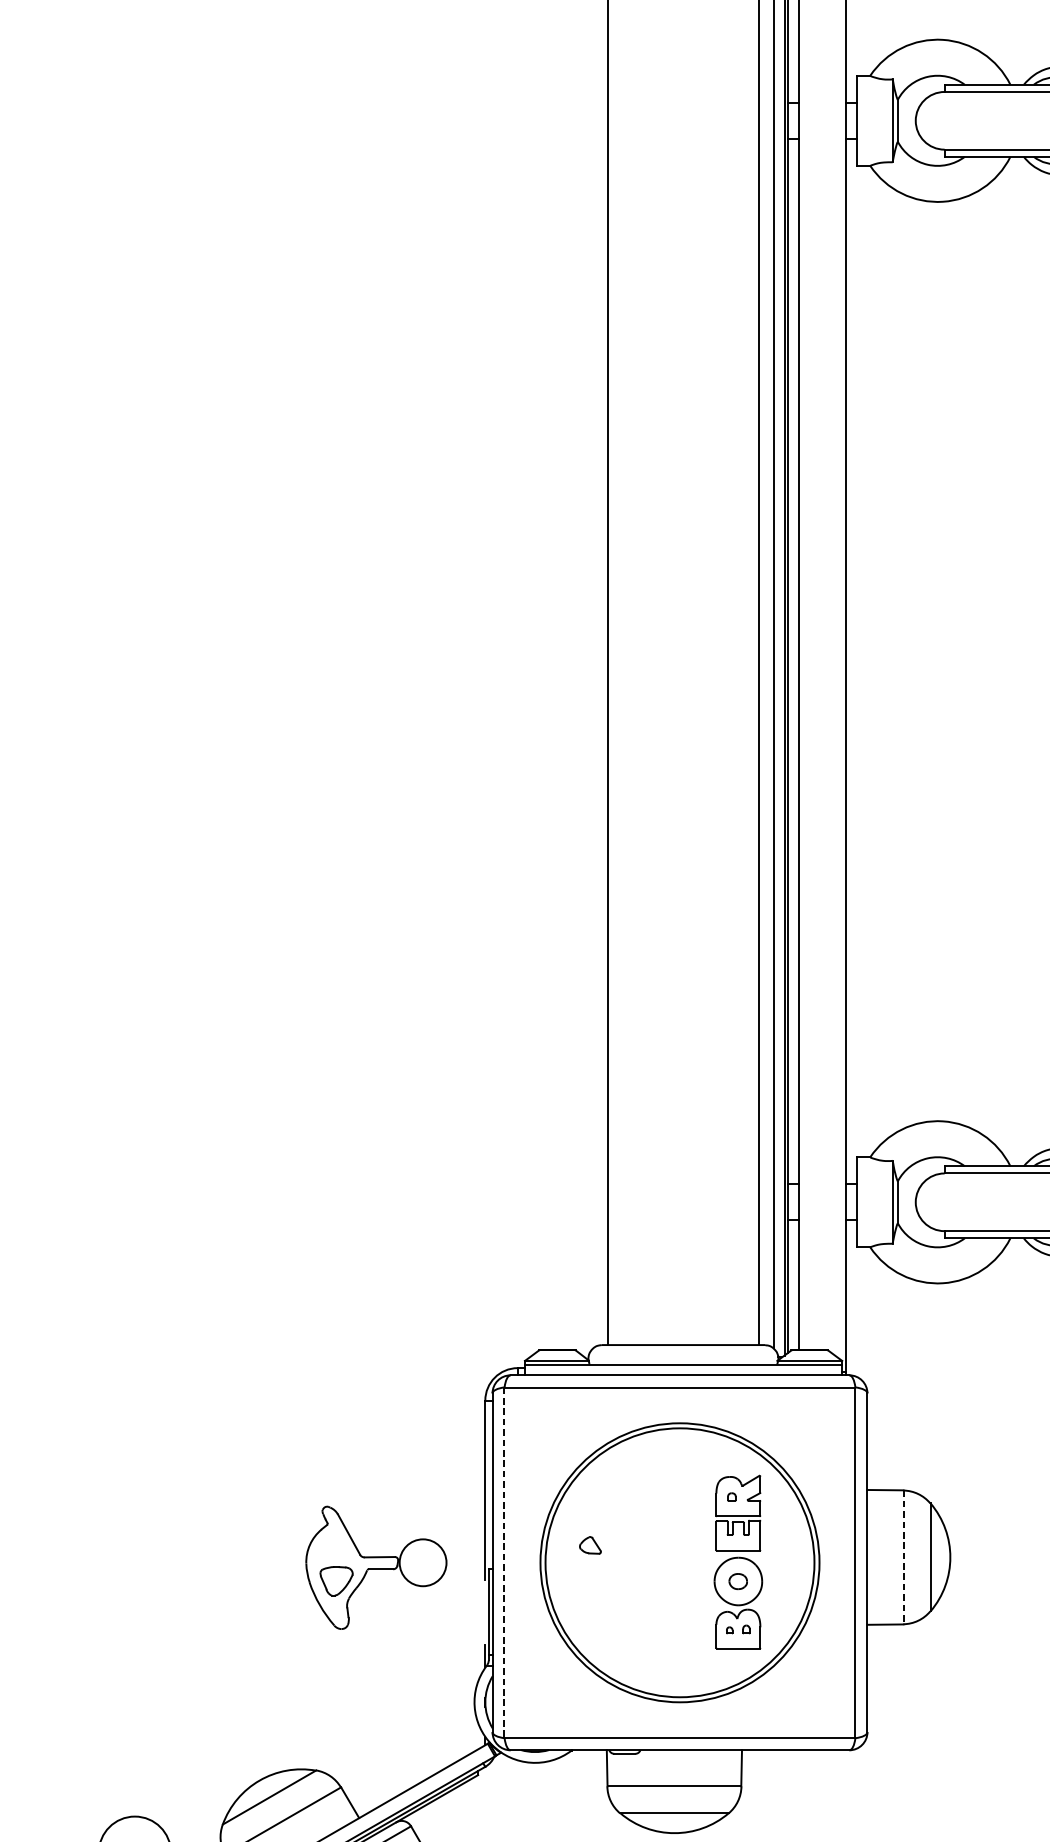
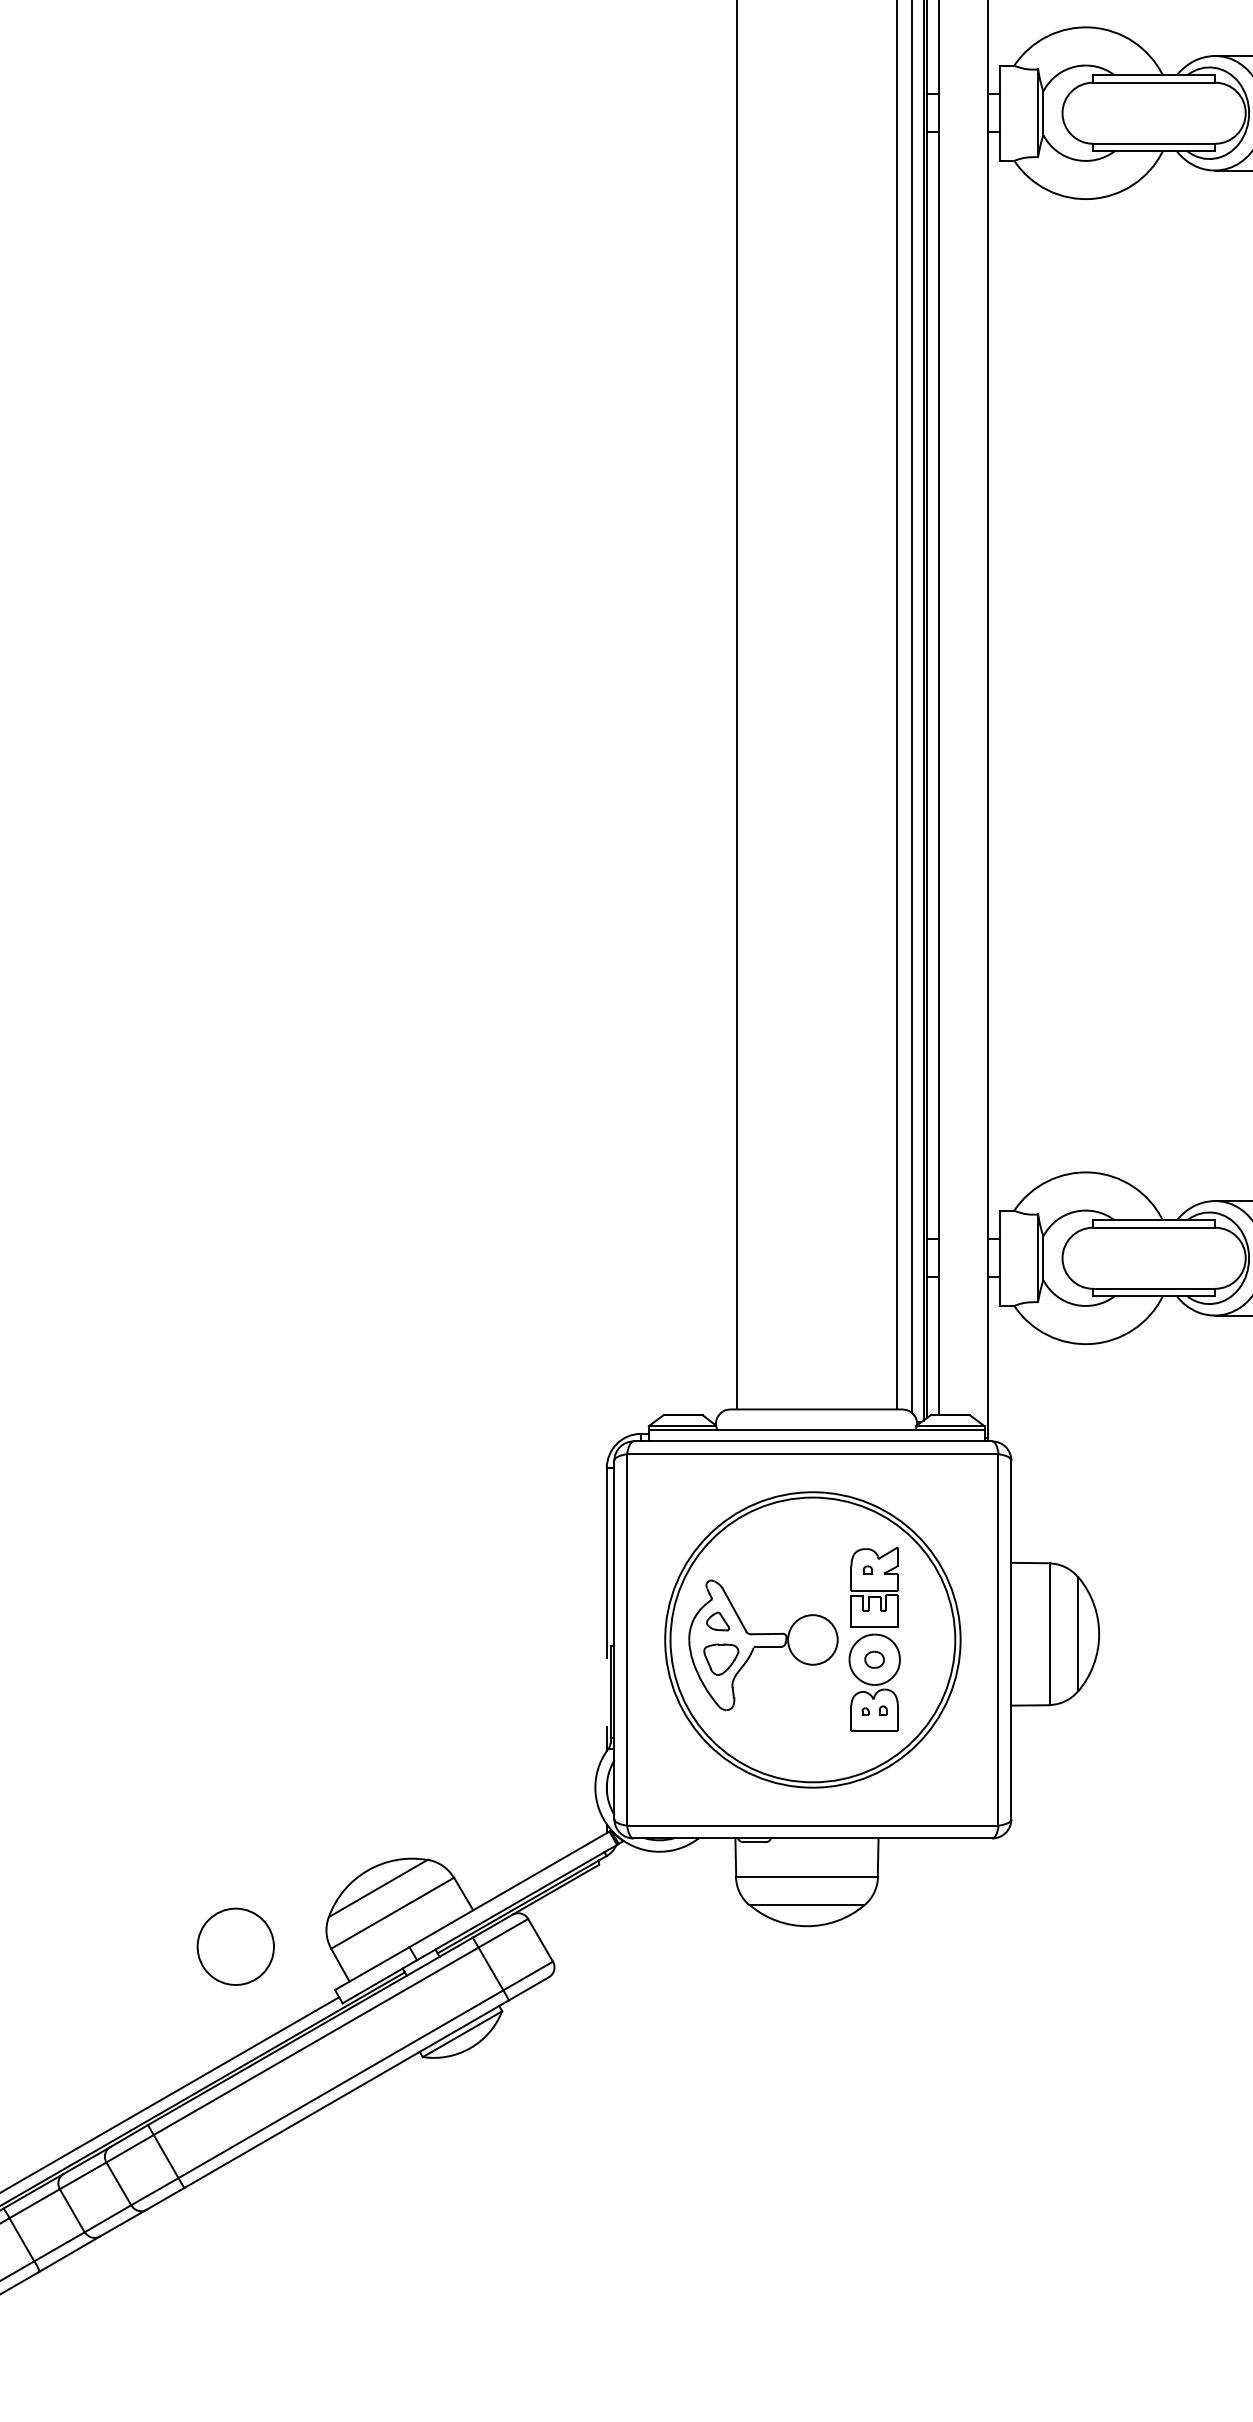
line: (903, 1557) -> (1049, 1634), dashed -> solid
line: (504, 1563) -> (627, 1640), dashed -> solid
part: (376, 1567) -> (763, 1644), moved

